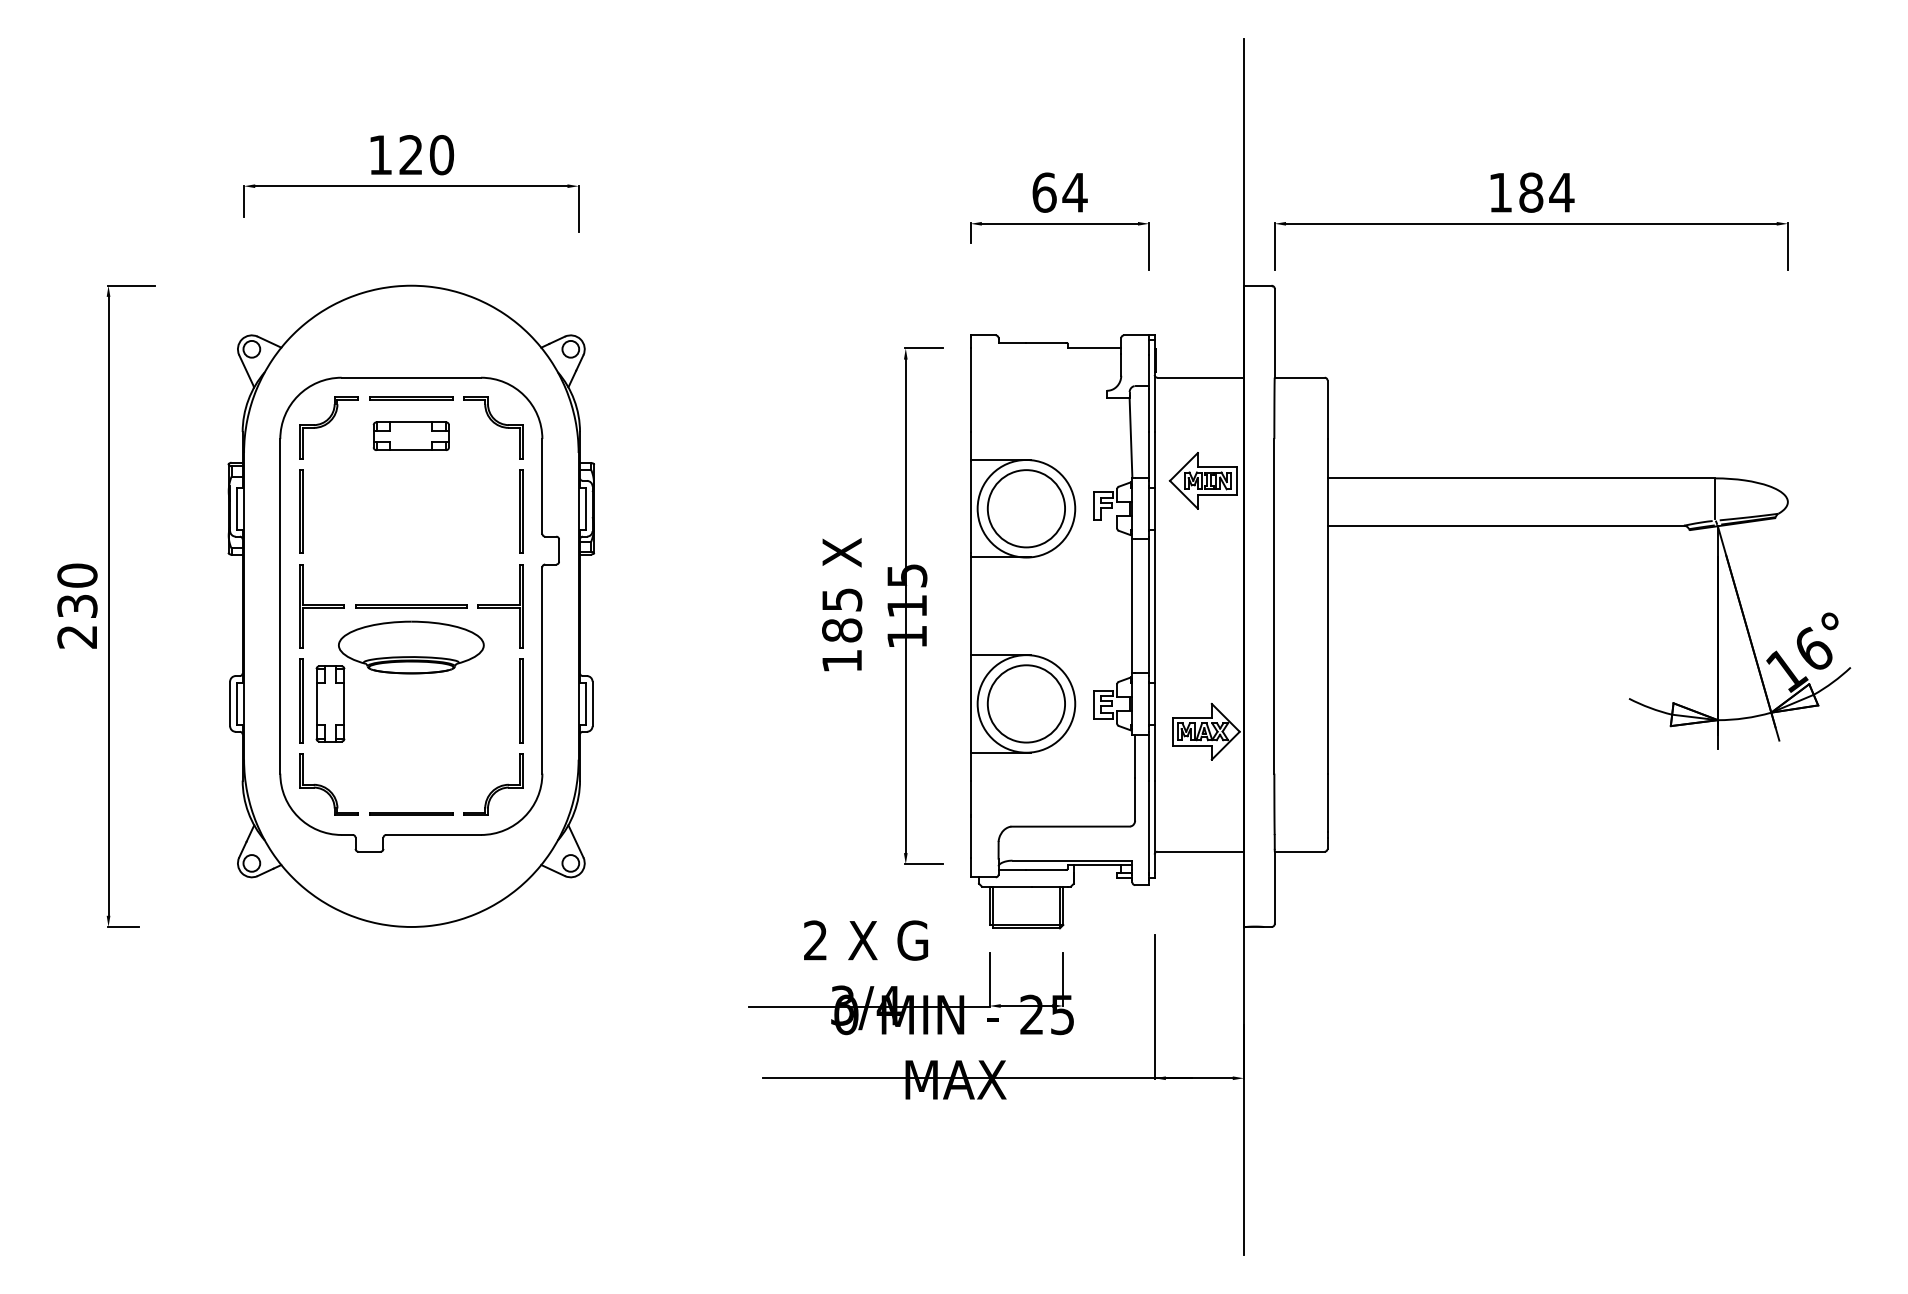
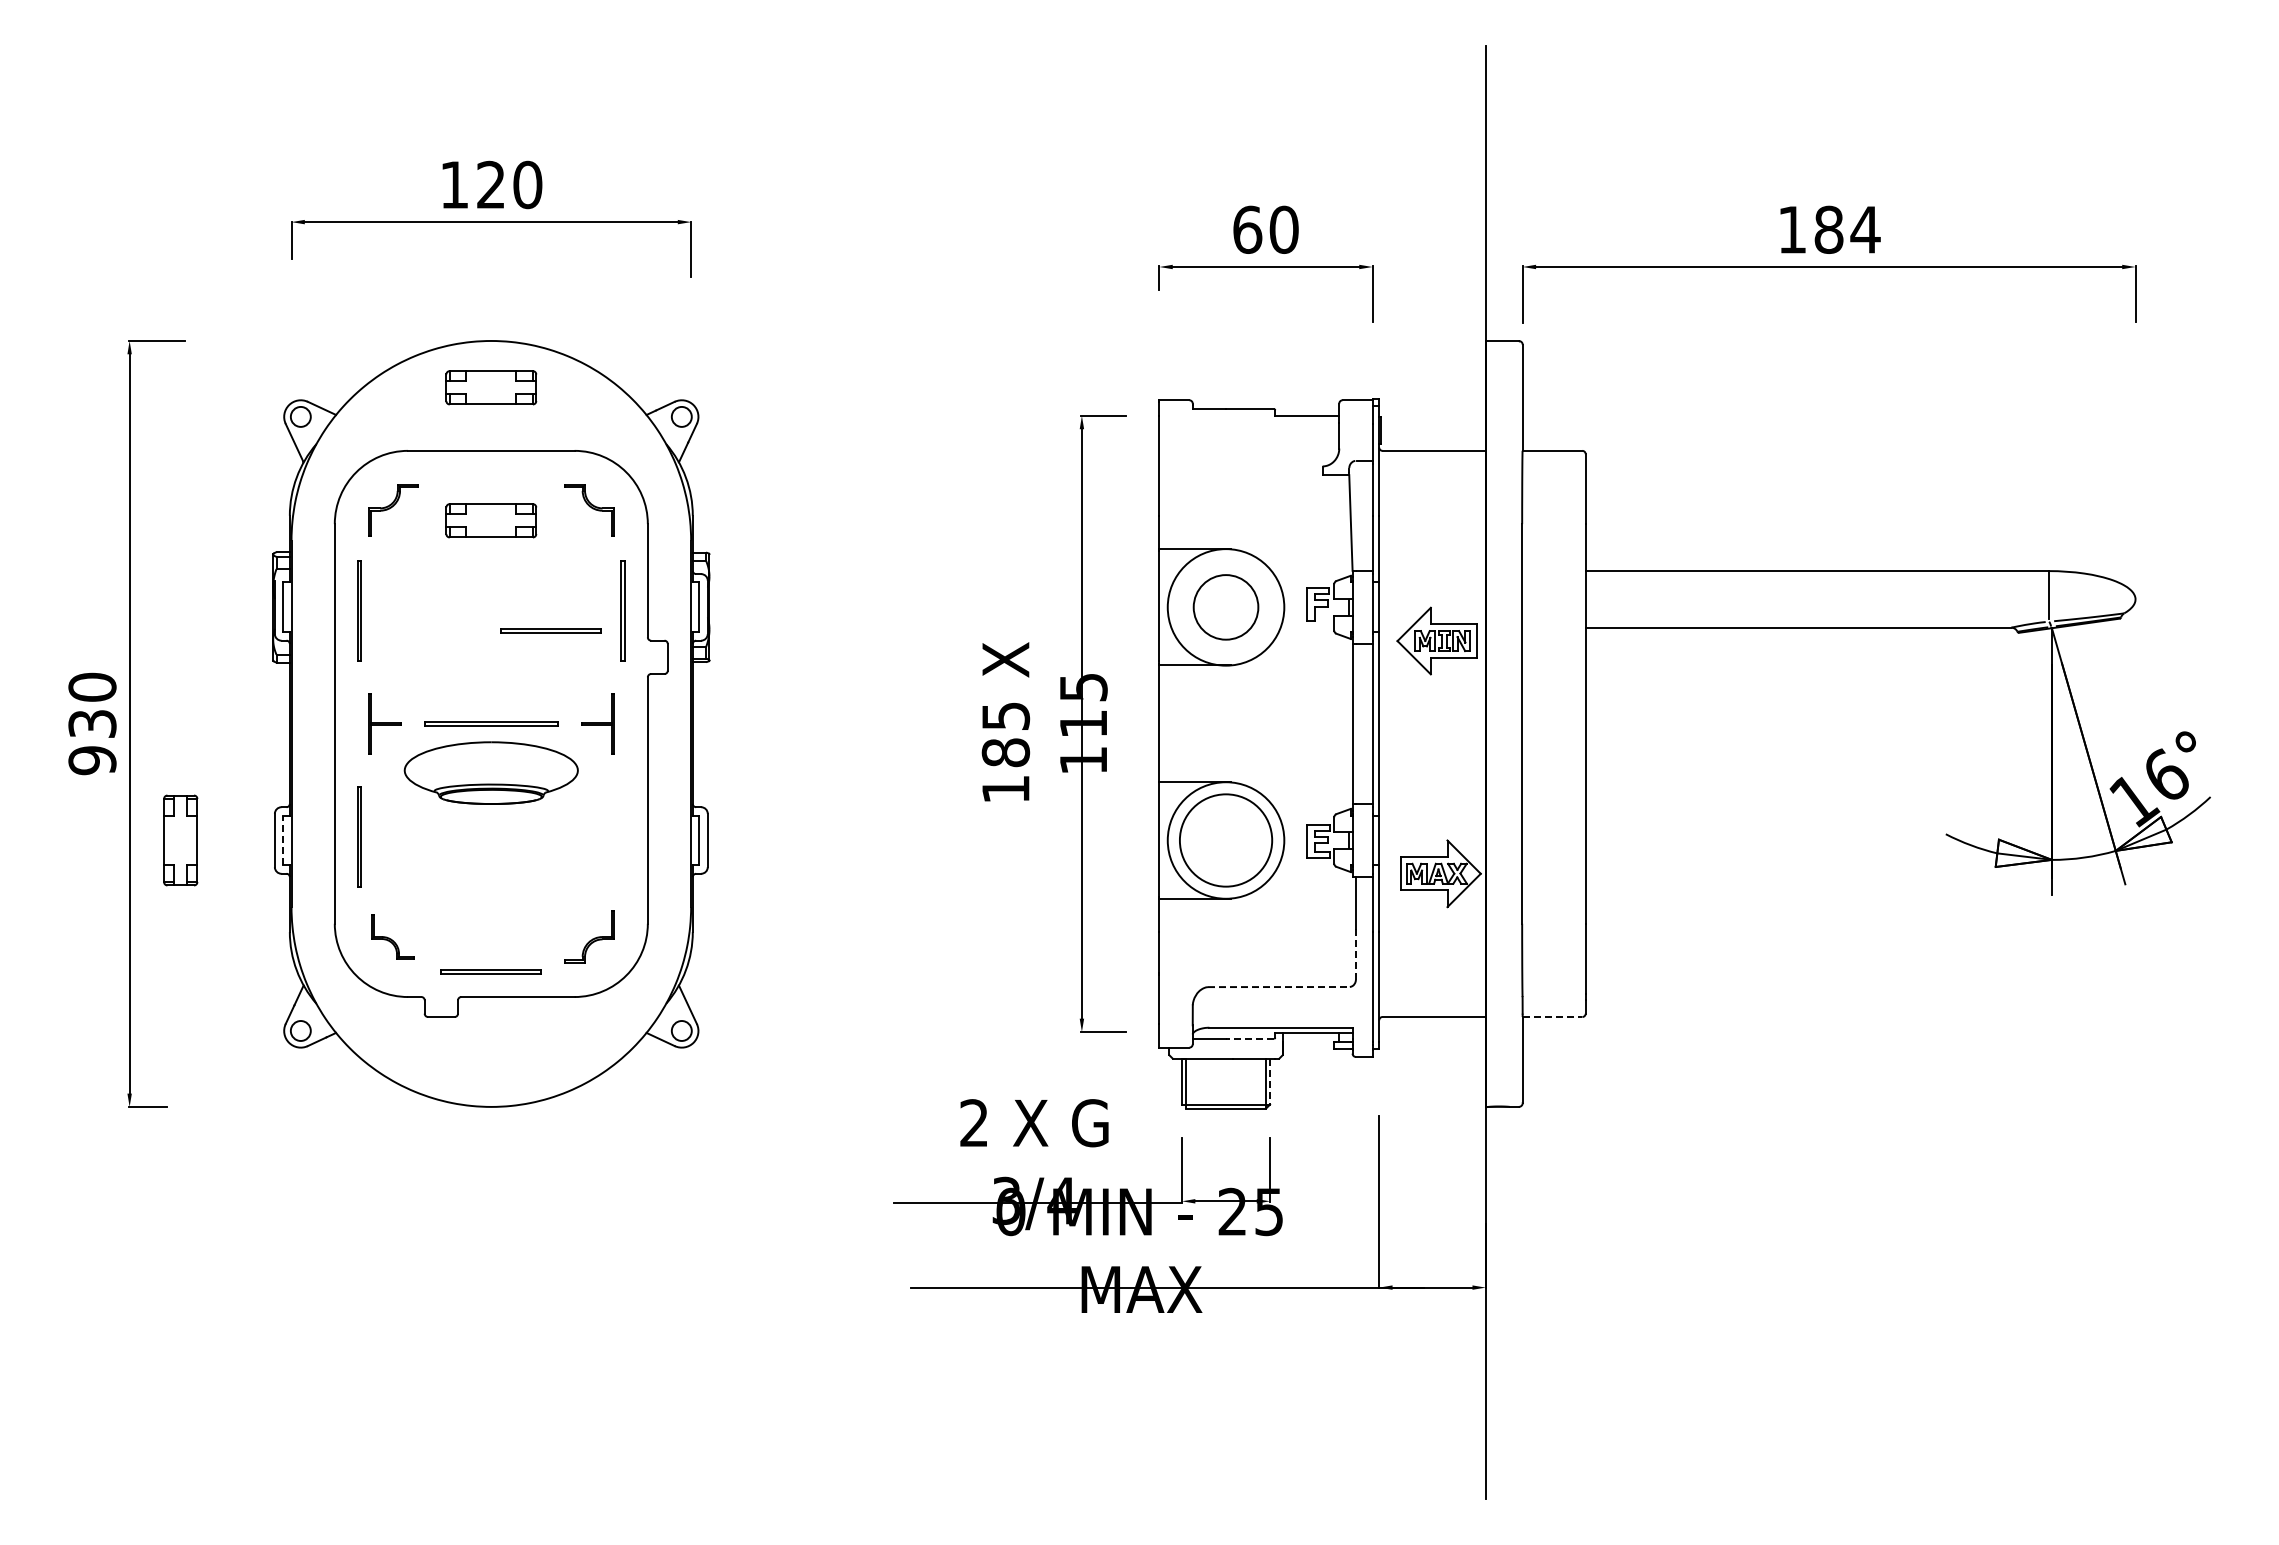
text: (1074, 192) -> (1283, 229), 64 -> 60
part: (411, 324) -> (491, 387), added
part: (410, 398) -> (550, 630), moved
part: (328, 427) -> (392, 510), size x0.7
part: (493, 427) -> (589, 510), size x0.7
part: (1202, 480) -> (1436, 640), moved
circle: (1025, 508) -> (1225, 607), size x0.7
part: (321, 605) -> (384, 723), size x0.6
part: (500, 605) -> (597, 723), size x0.6
text: (77, 636) -> (92, 760), 230 -> 930
part: (521, 700) -> (622, 836), removed
line: (237, 703) -> (283, 840), solid -> dashed
part: (330, 703) -> (180, 840), moved
part: (328, 784) -> (392, 936), size x0.6
part: (493, 784) -> (589, 936), size x0.7
line: (1134, 800) -> (1355, 955), solid -> dashed
line: (1070, 826) -> (1278, 987), solid -> dashed
line: (1299, 852) -> (1552, 1017), solid -> dashed
line: (1046, 869) -> (1249, 1038), solid -> dashed
line: (1063, 905) -> (1270, 1081), solid -> dashed

